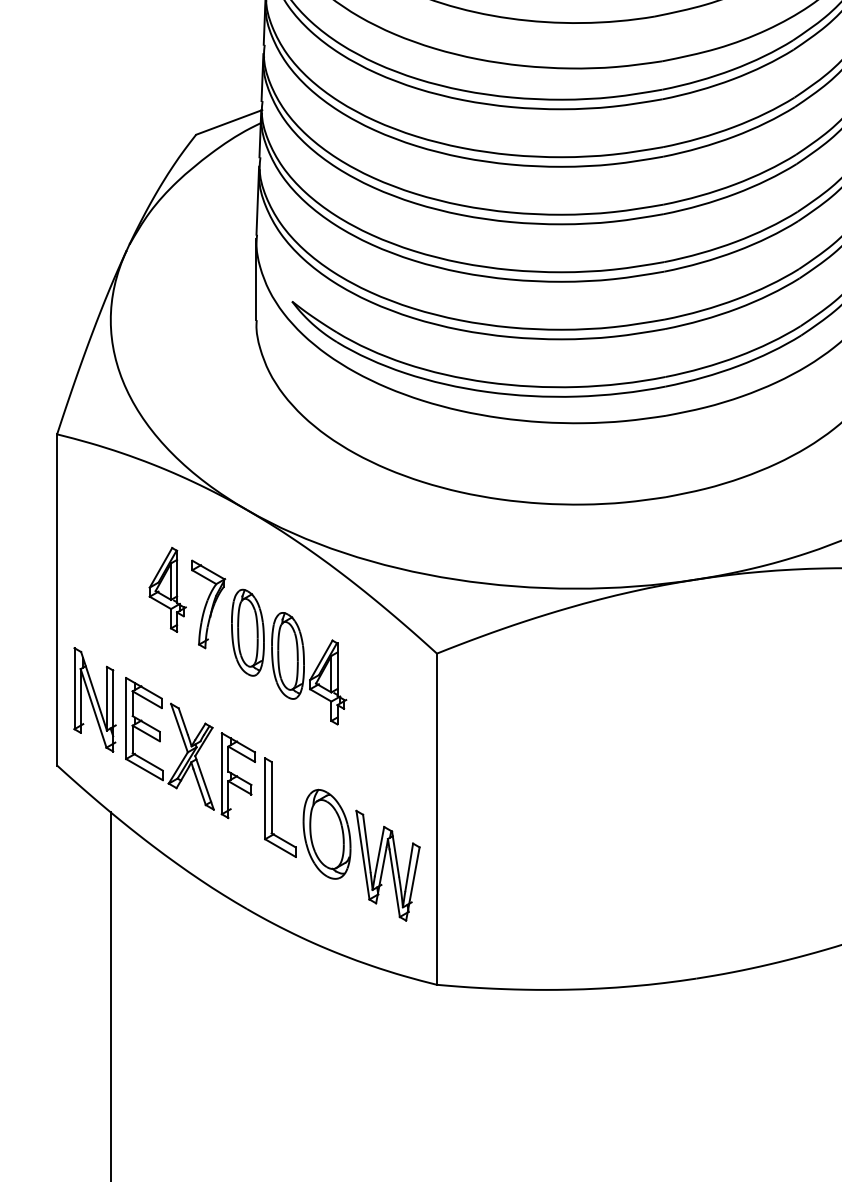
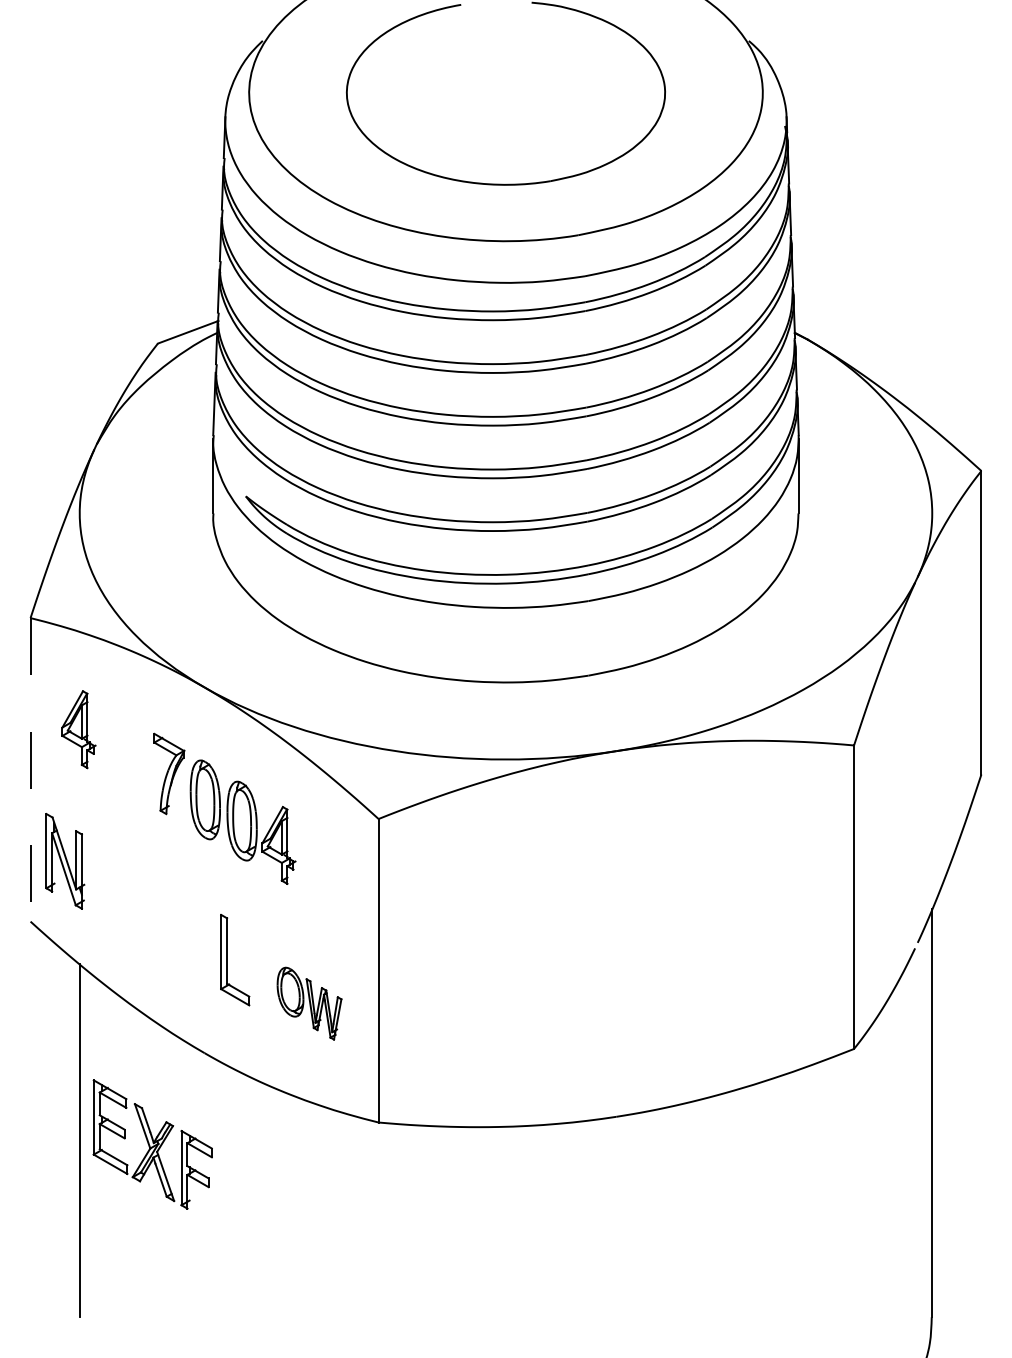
part: (167, 589) -> (78, 729), moved
line: (57, 599) -> (30, 769), solid -> dashed
part: (190, 747) -> (152, 1144), moved
part: (361, 854) -> (309, 1003), size x0.6

